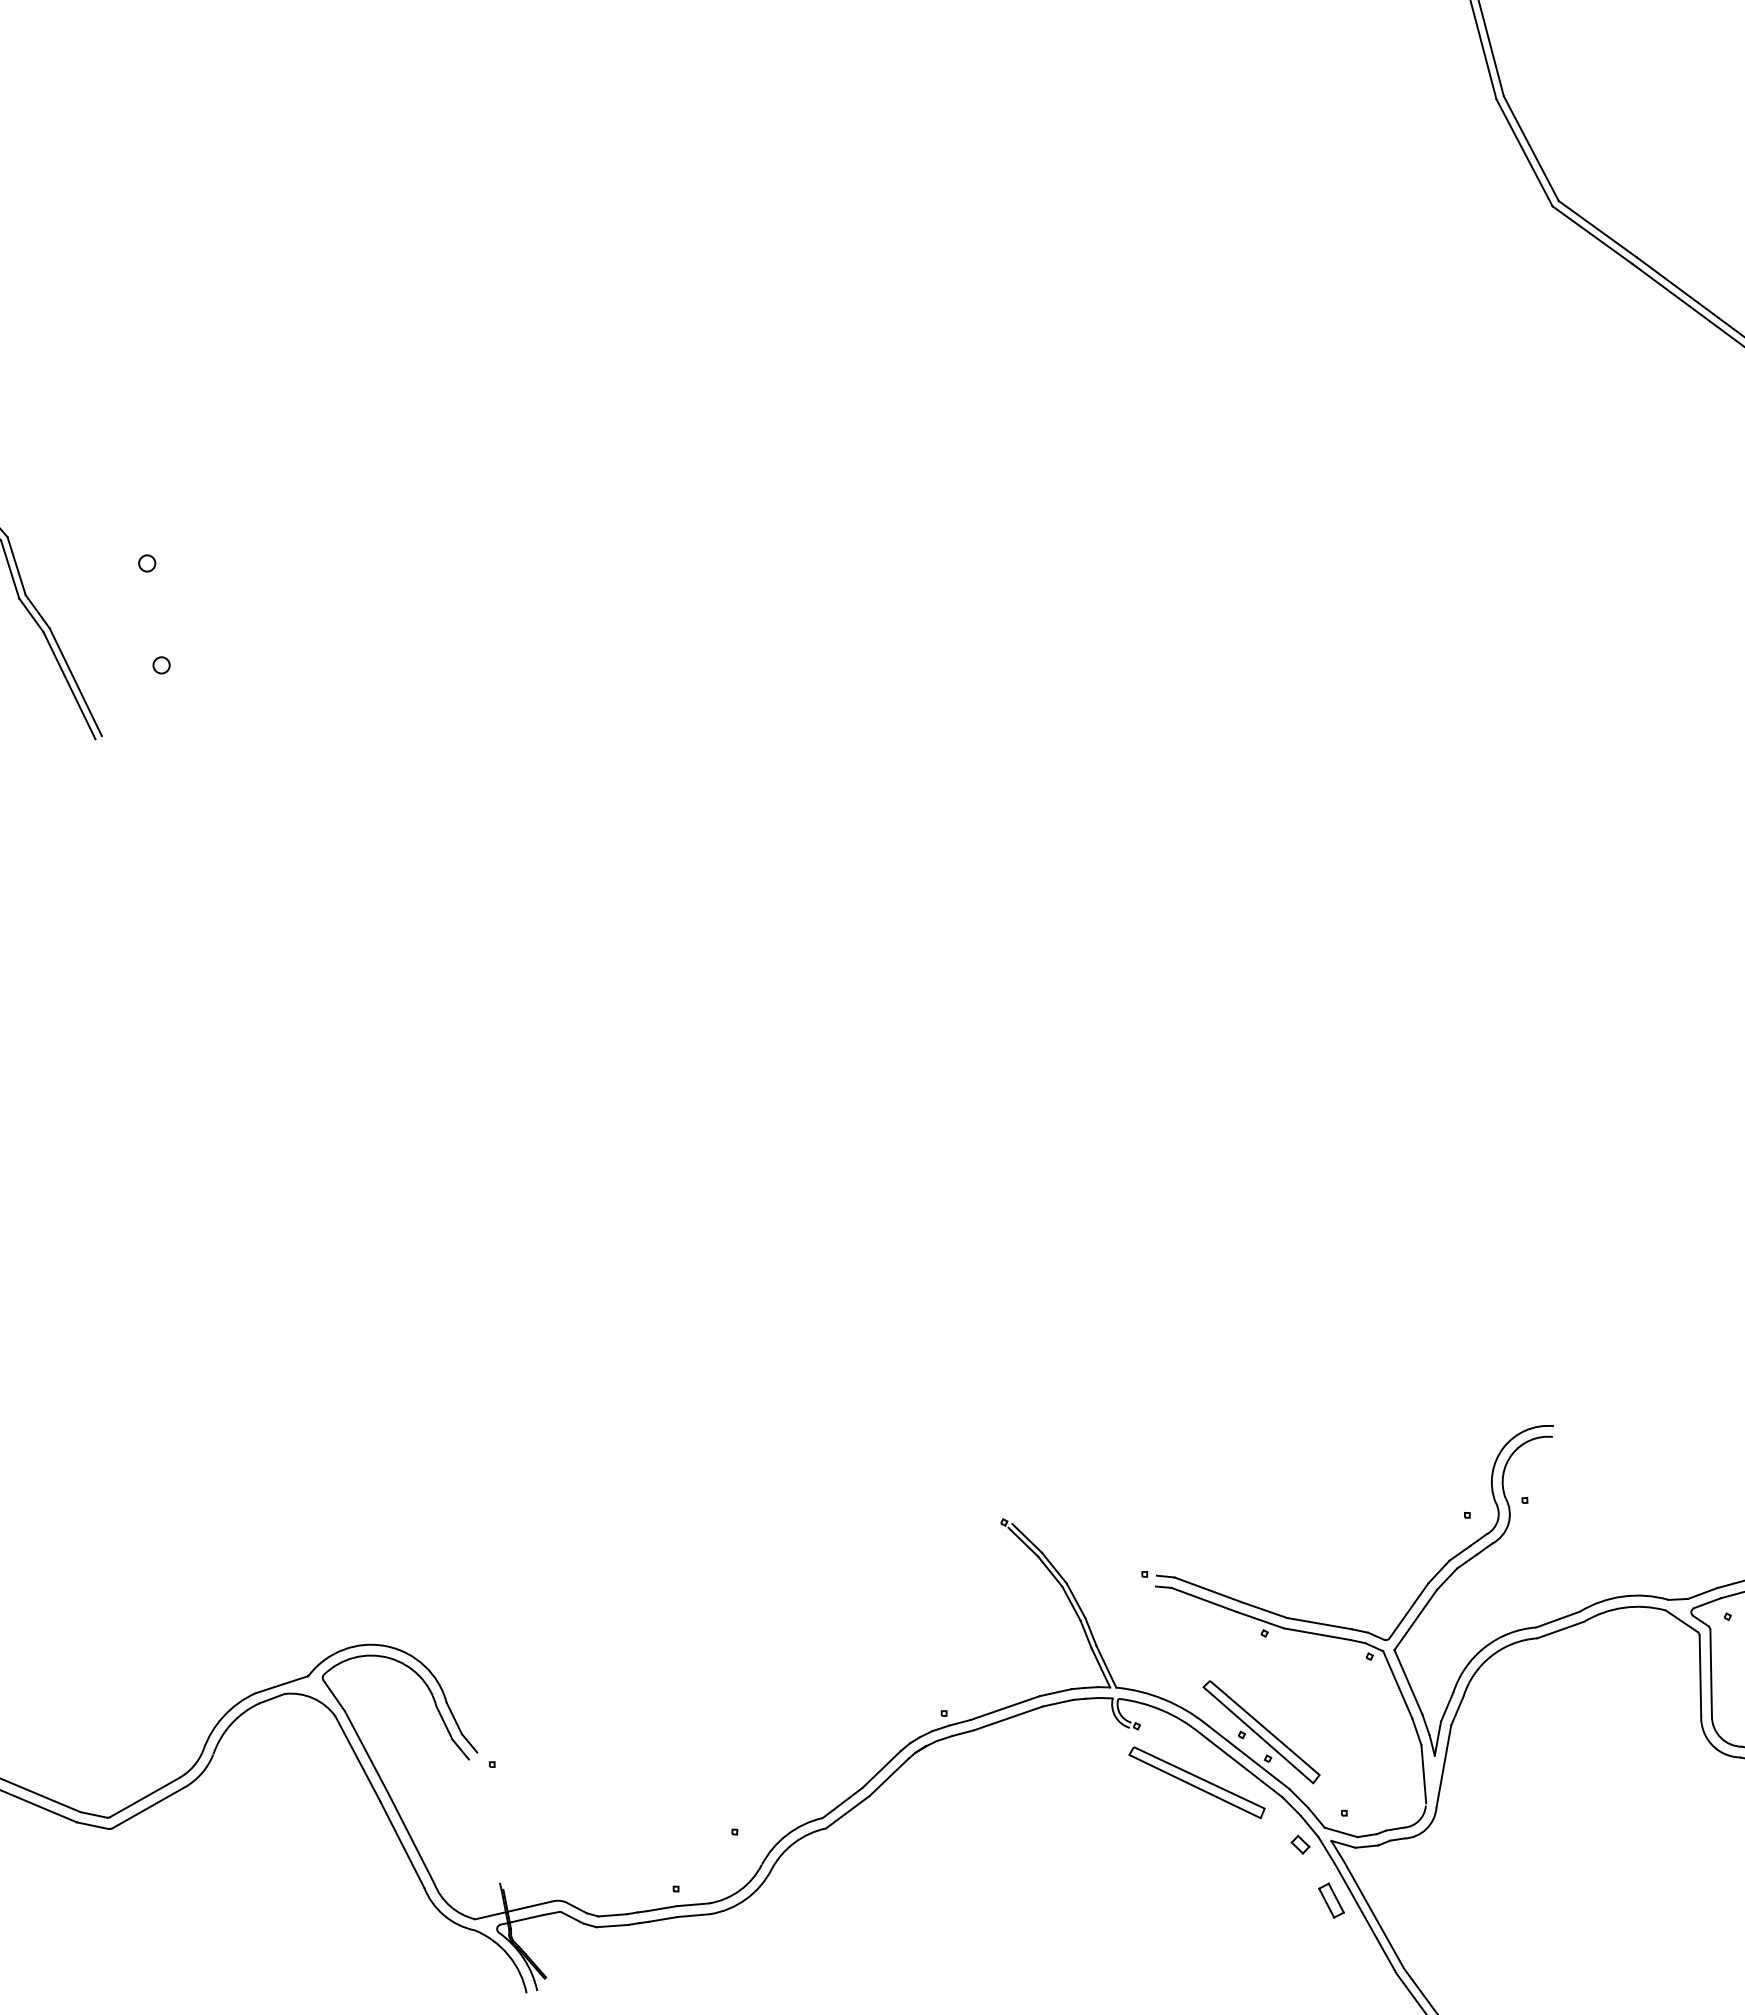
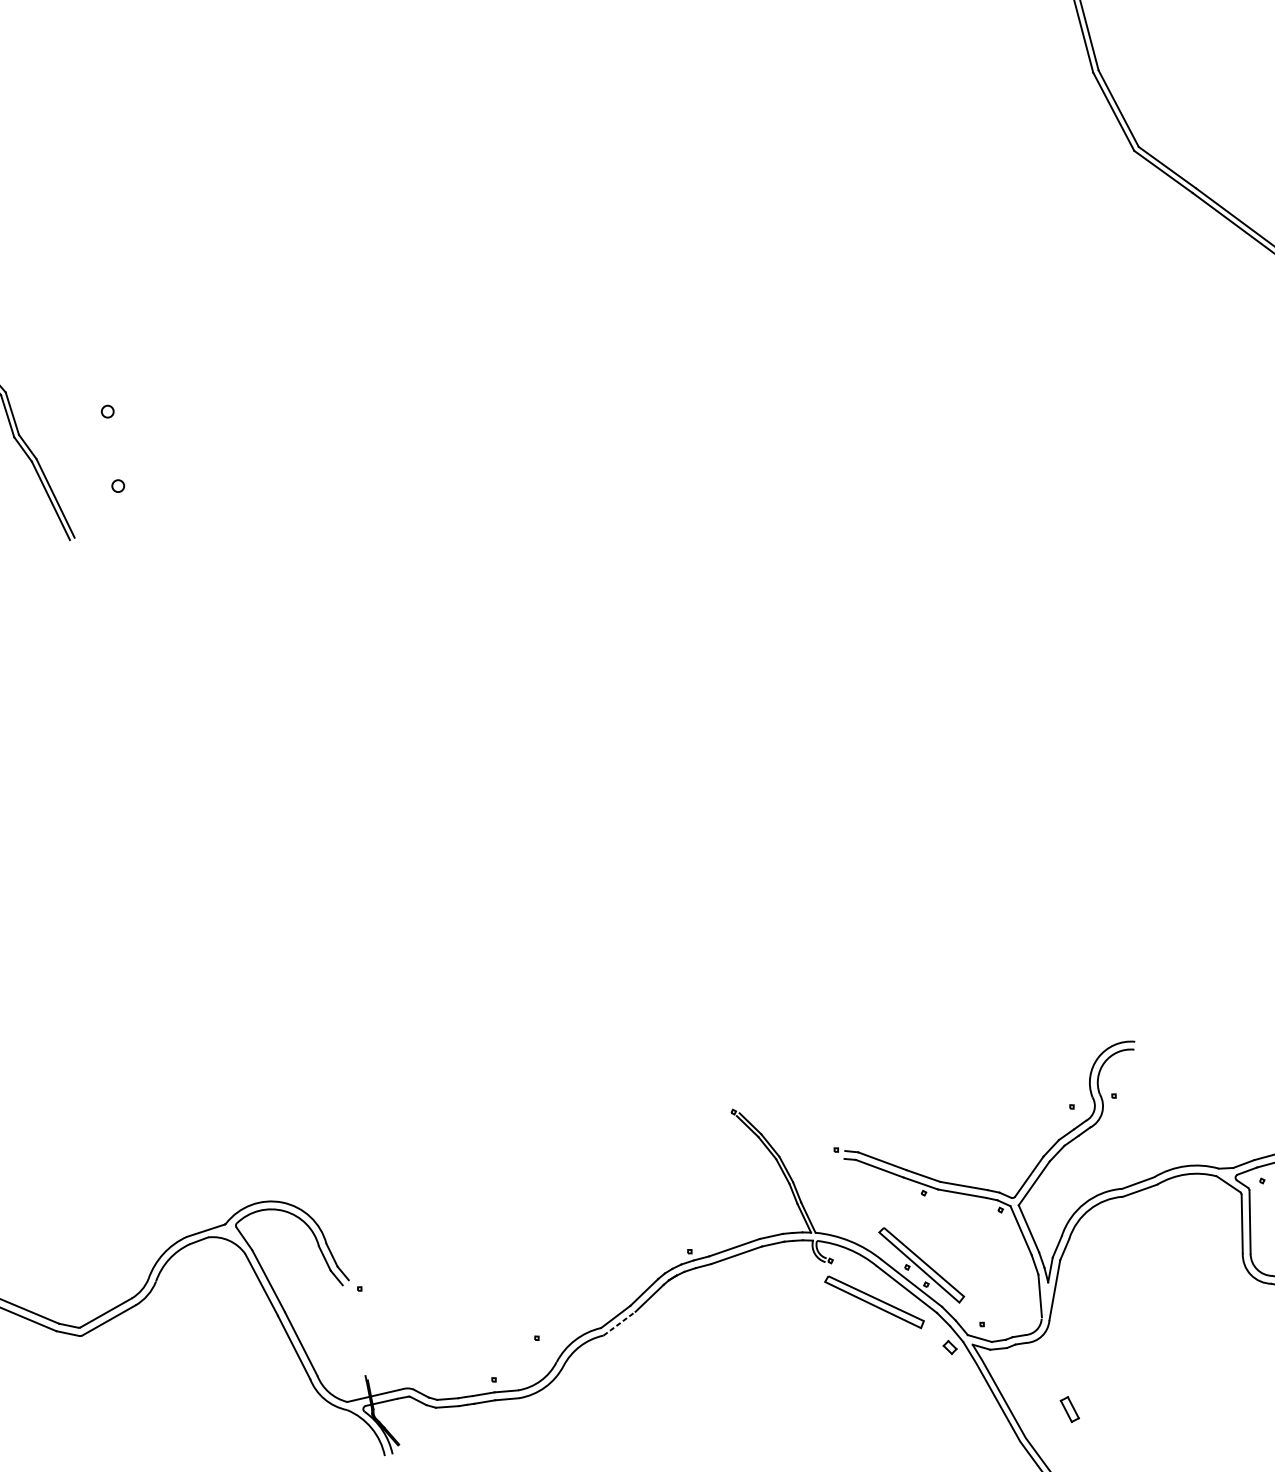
line: (848, 1811) -> (619, 1323), solid -> dashed
part: (1331, 1900) -> (1069, 1409), moved

